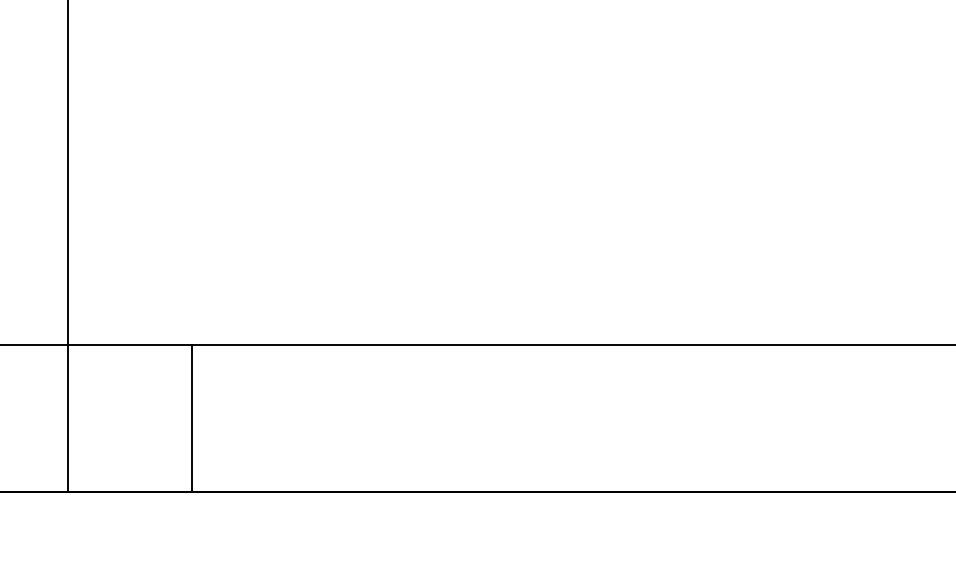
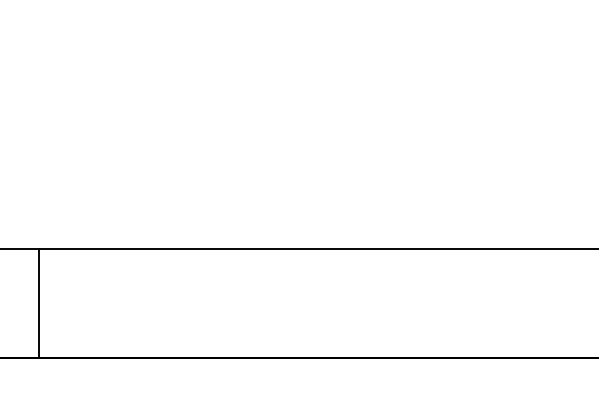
line: (191, 418) -> (39, 303), moved

